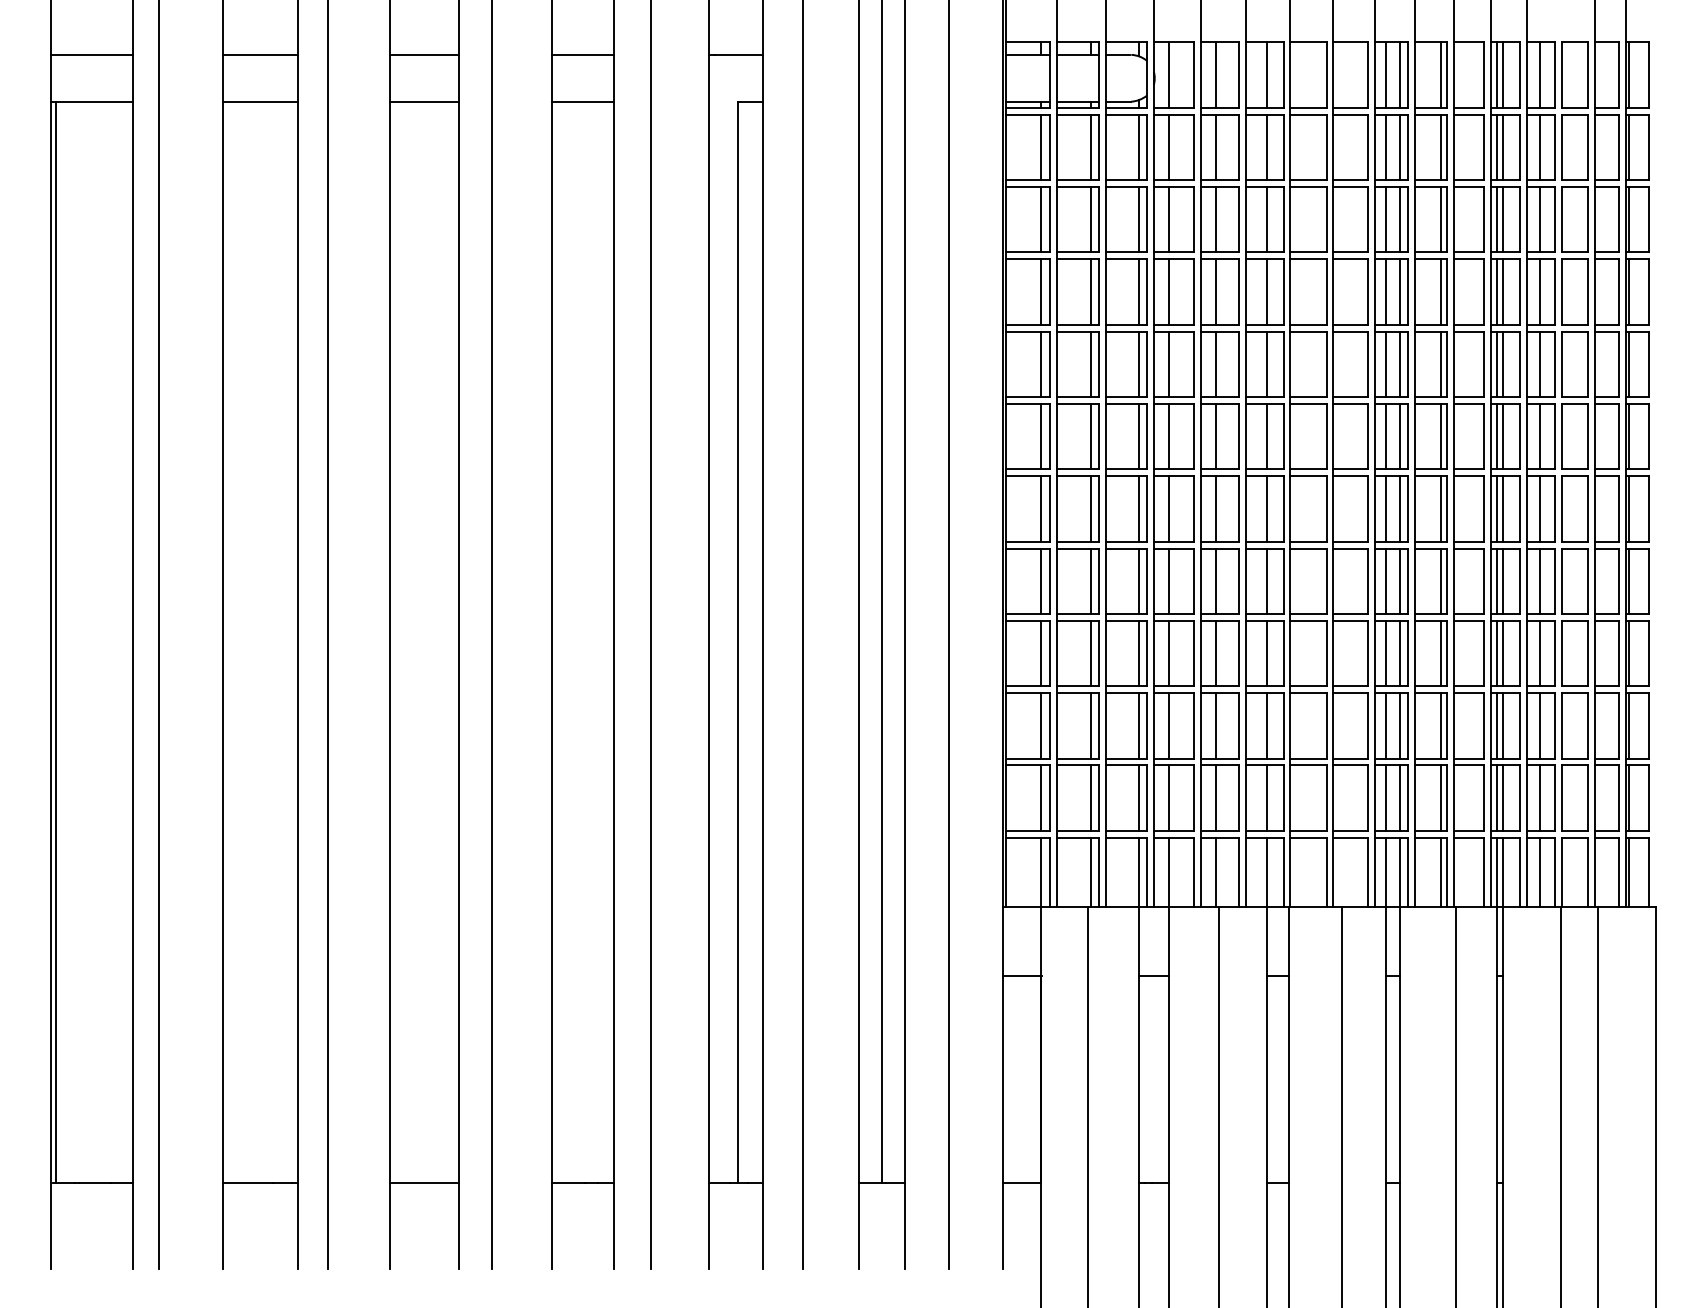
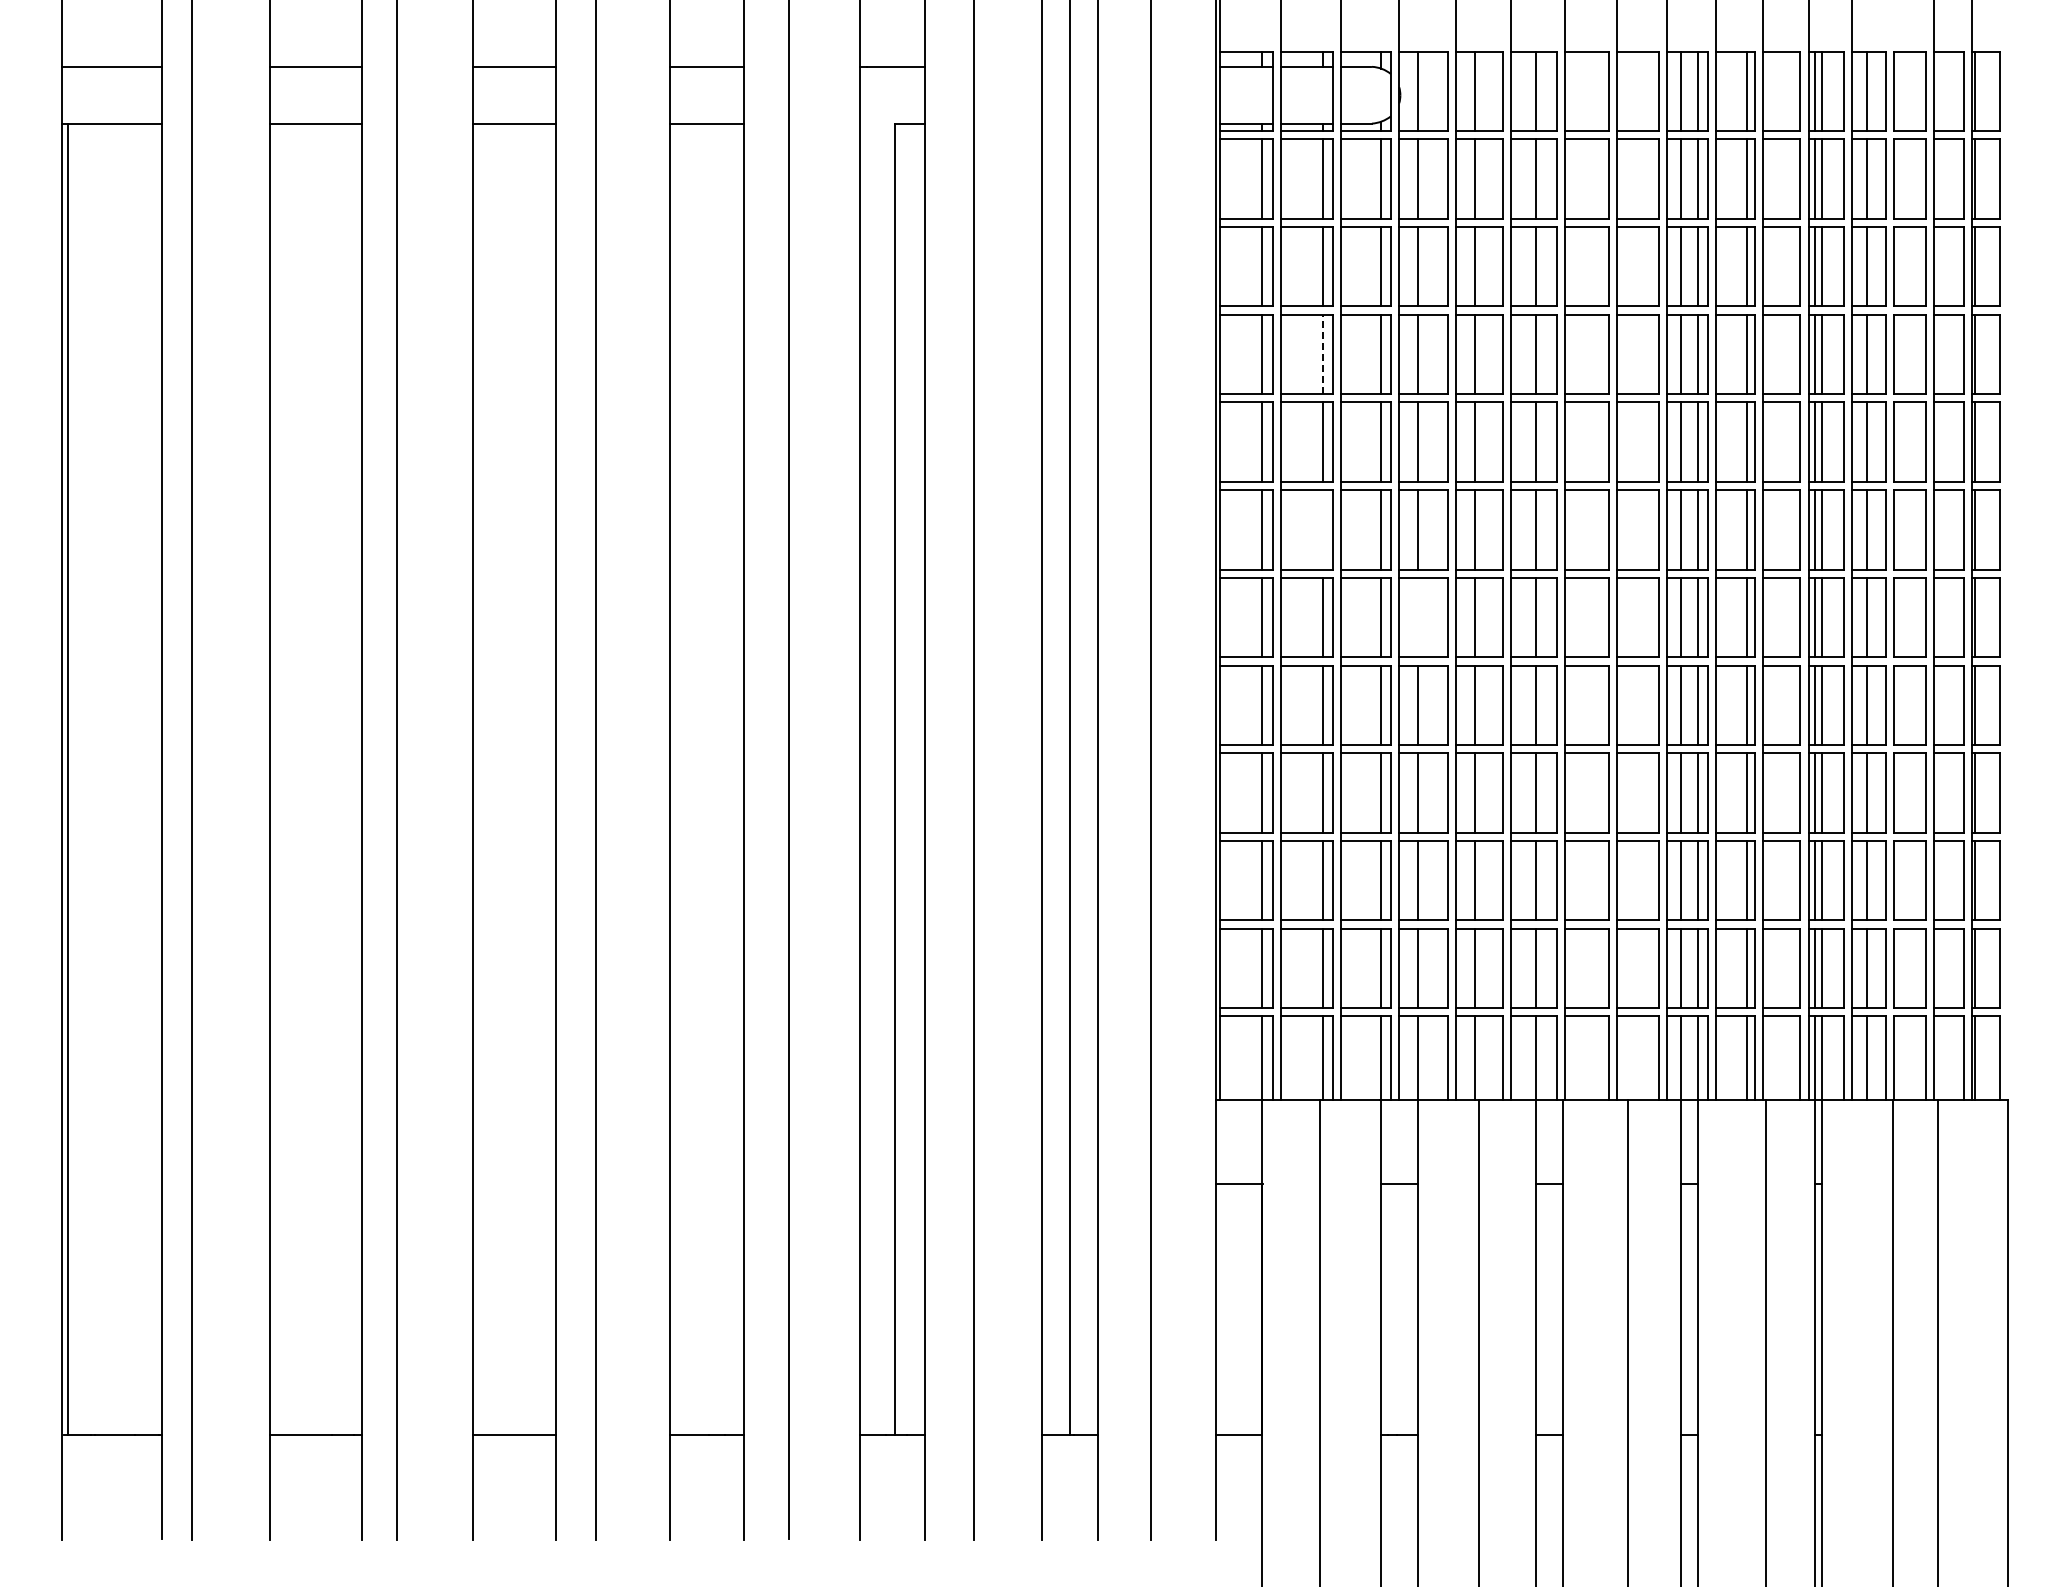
line: (1091, 292) -> (1323, 354), solid -> dashed
line: (1091, 436) -> (1323, 529), removed
line: (1168, 508) -> (1417, 617), removed

